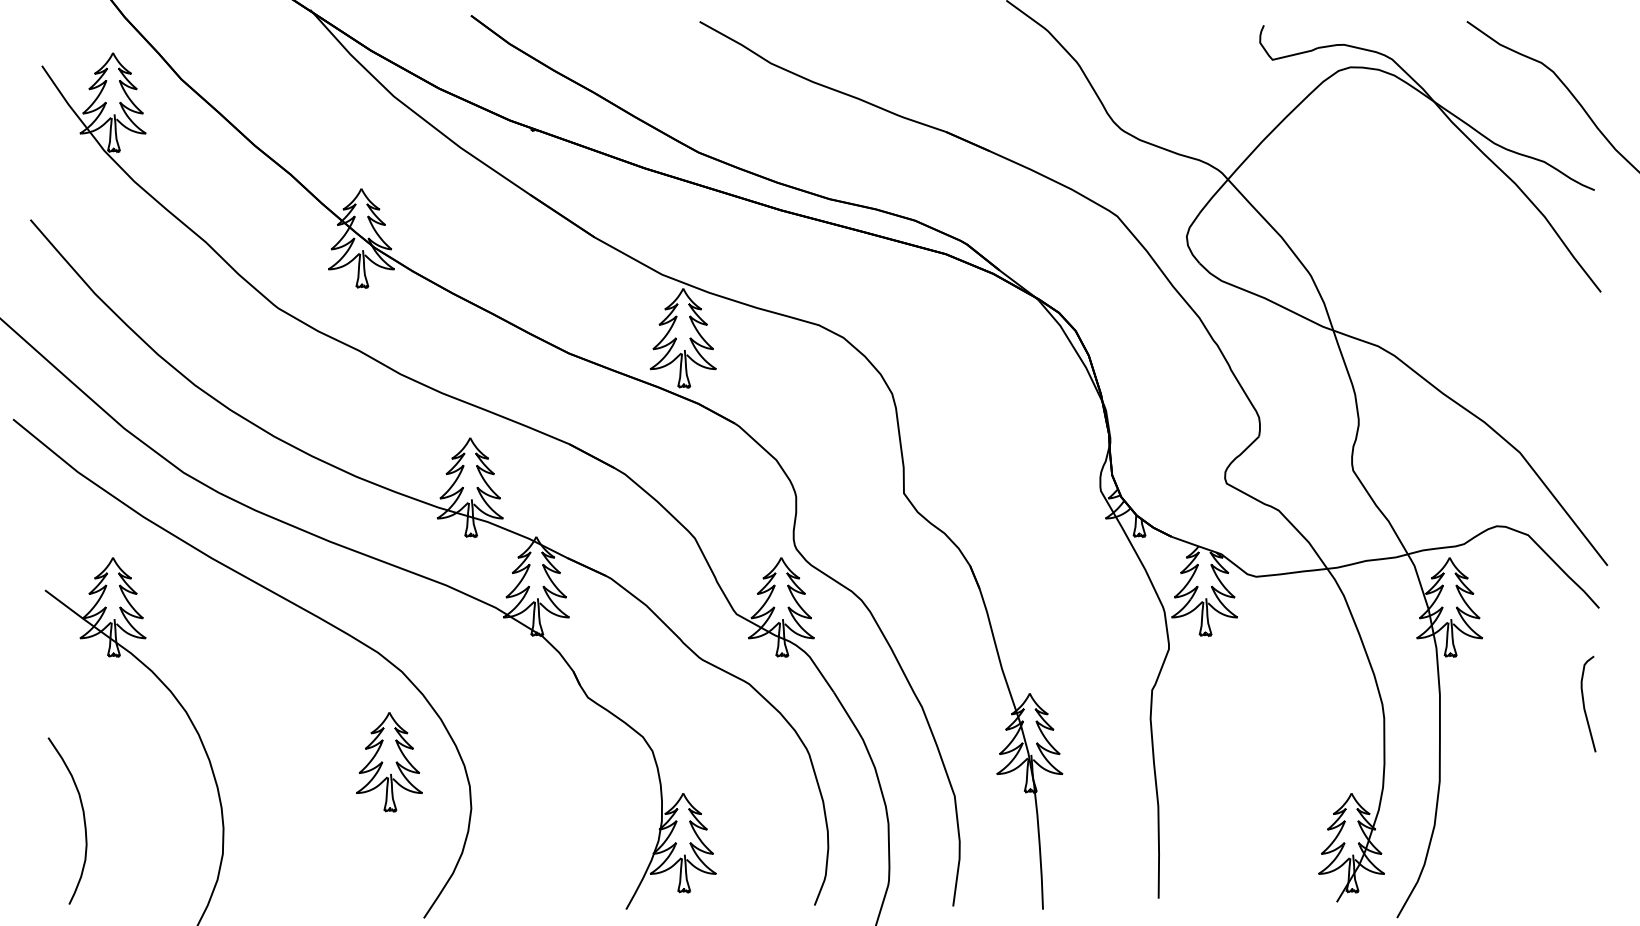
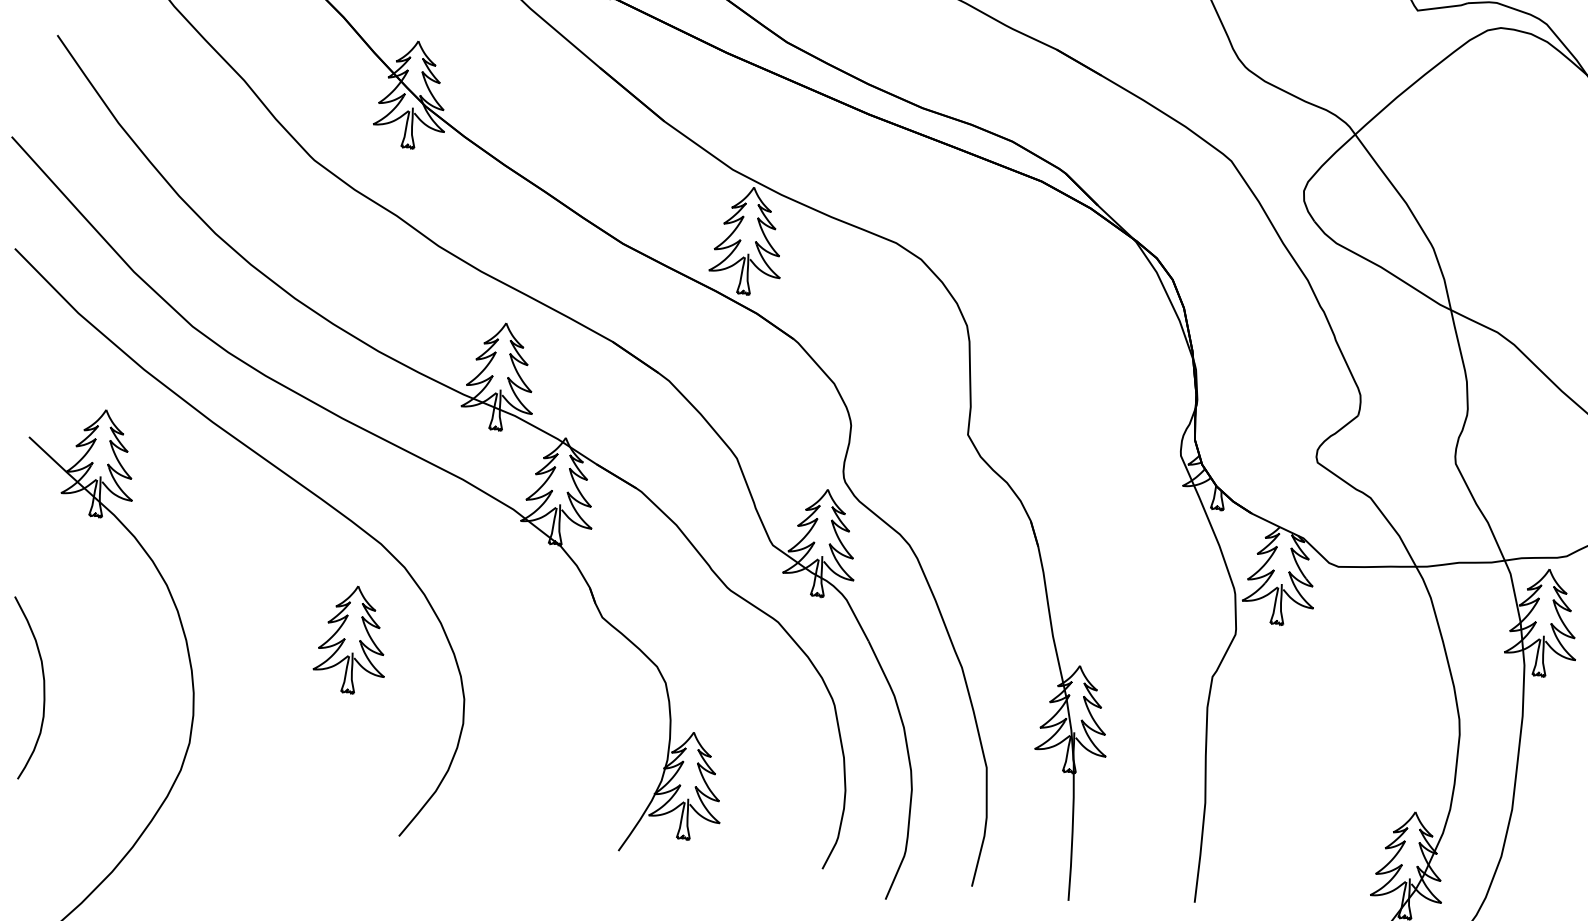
part: (389, 762) -> (352, 640), moved

